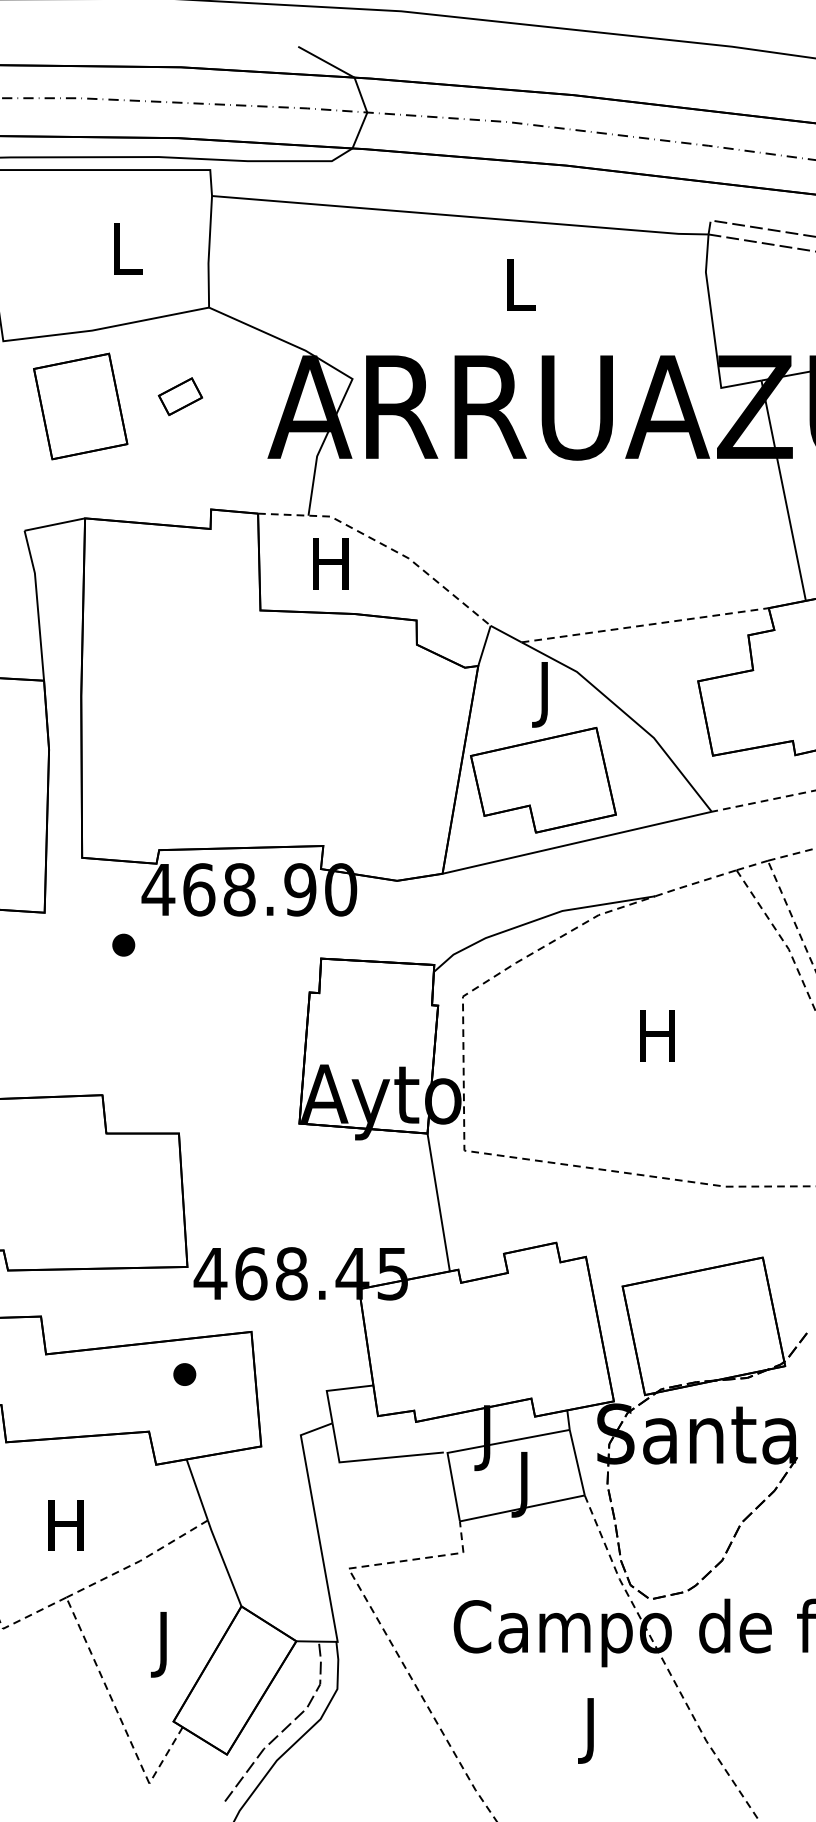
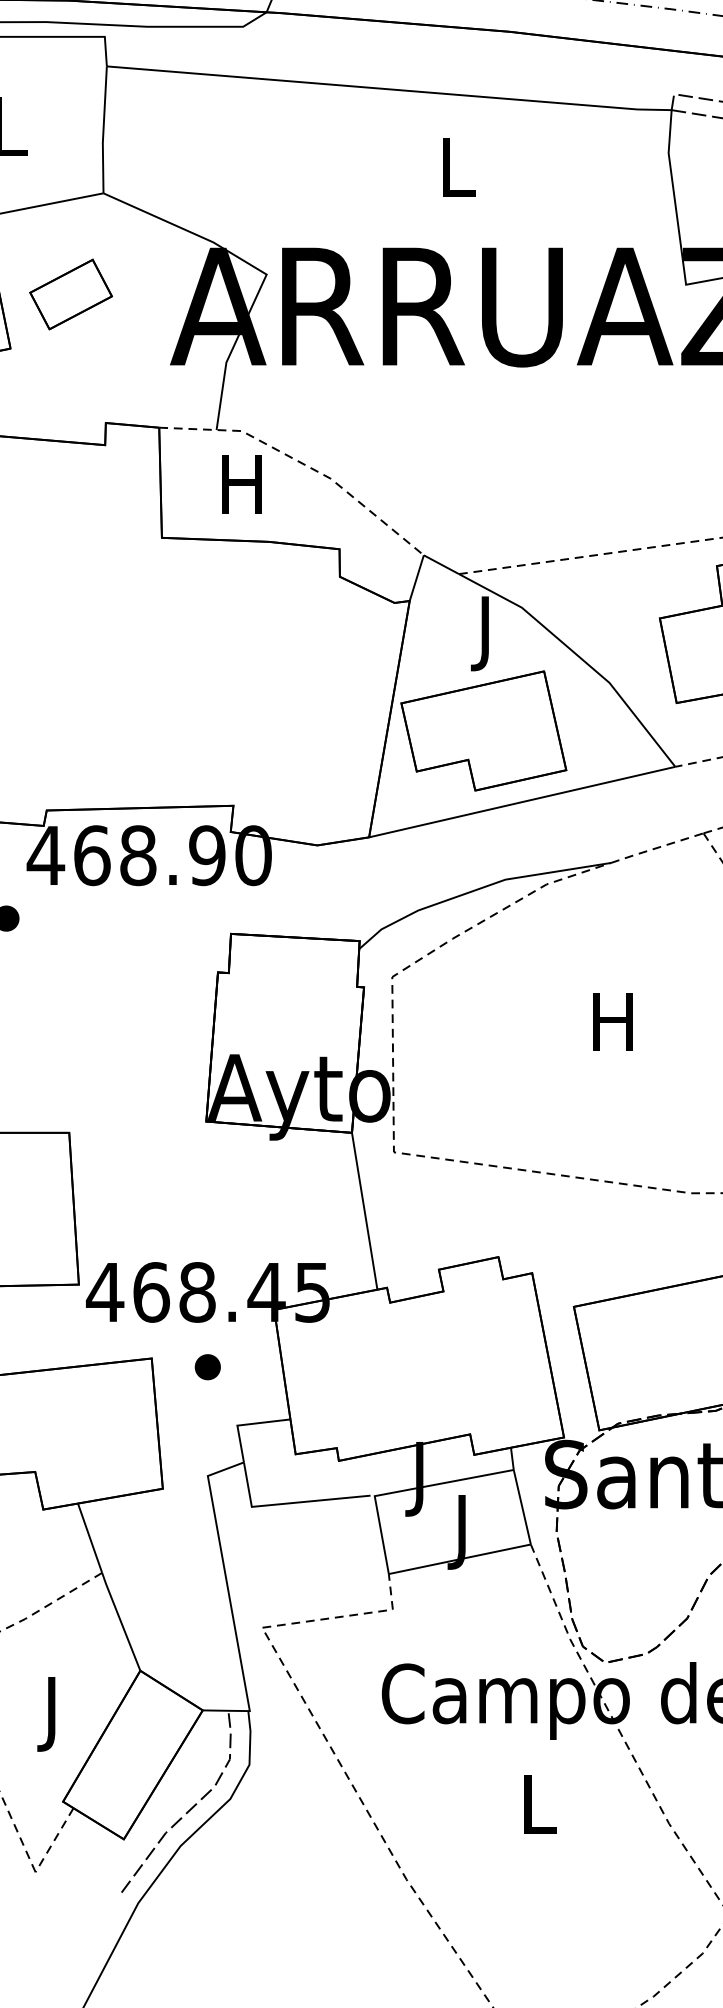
part: (180, 396) -> (70, 294), size x1.67
part: (184, 1374) -> (207, 1367), moved
text: (592, 1730) -> (539, 1811), J -> L

